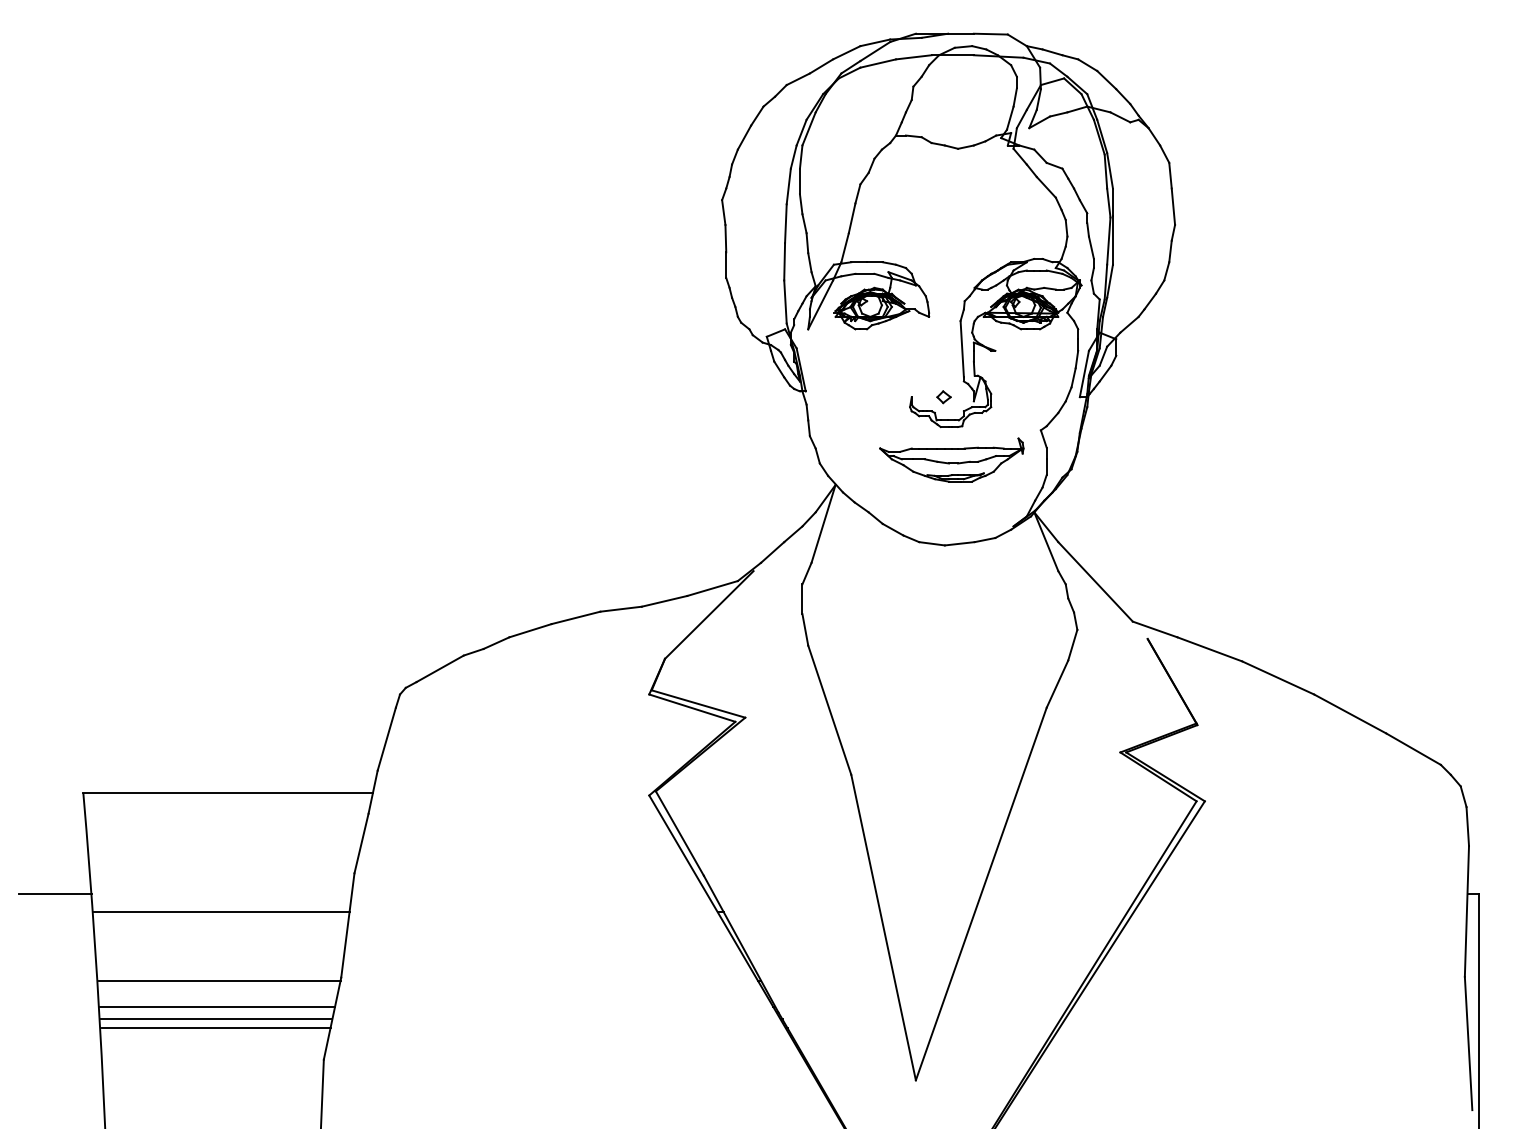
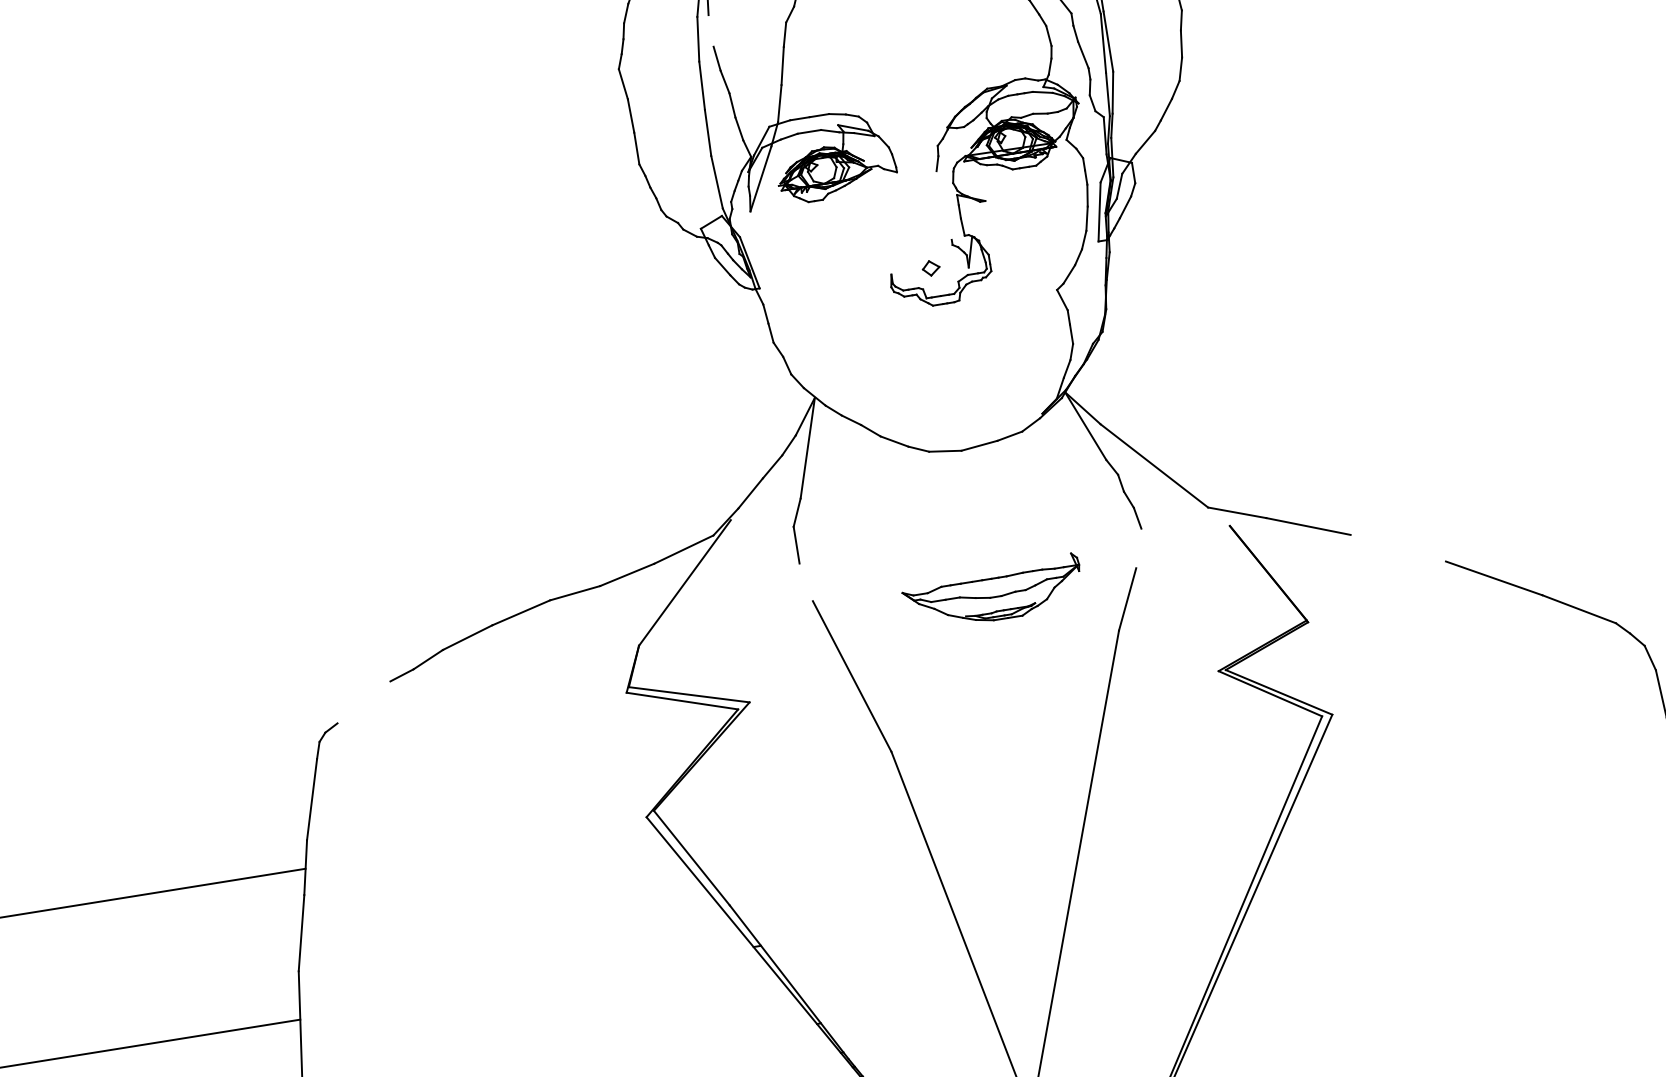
line: (799, 181) -> (710, 30), removed
line: (961, 349) -> (943, 206), removed
part: (951, 459) -> (992, 592), moved
line: (805, 629) -> (806, 581), removed
line: (1072, 644) -> (1138, 547), removed
line: (439, 668) -> (363, 702), removed
line: (1278, 677) -> (1398, 547), removed

